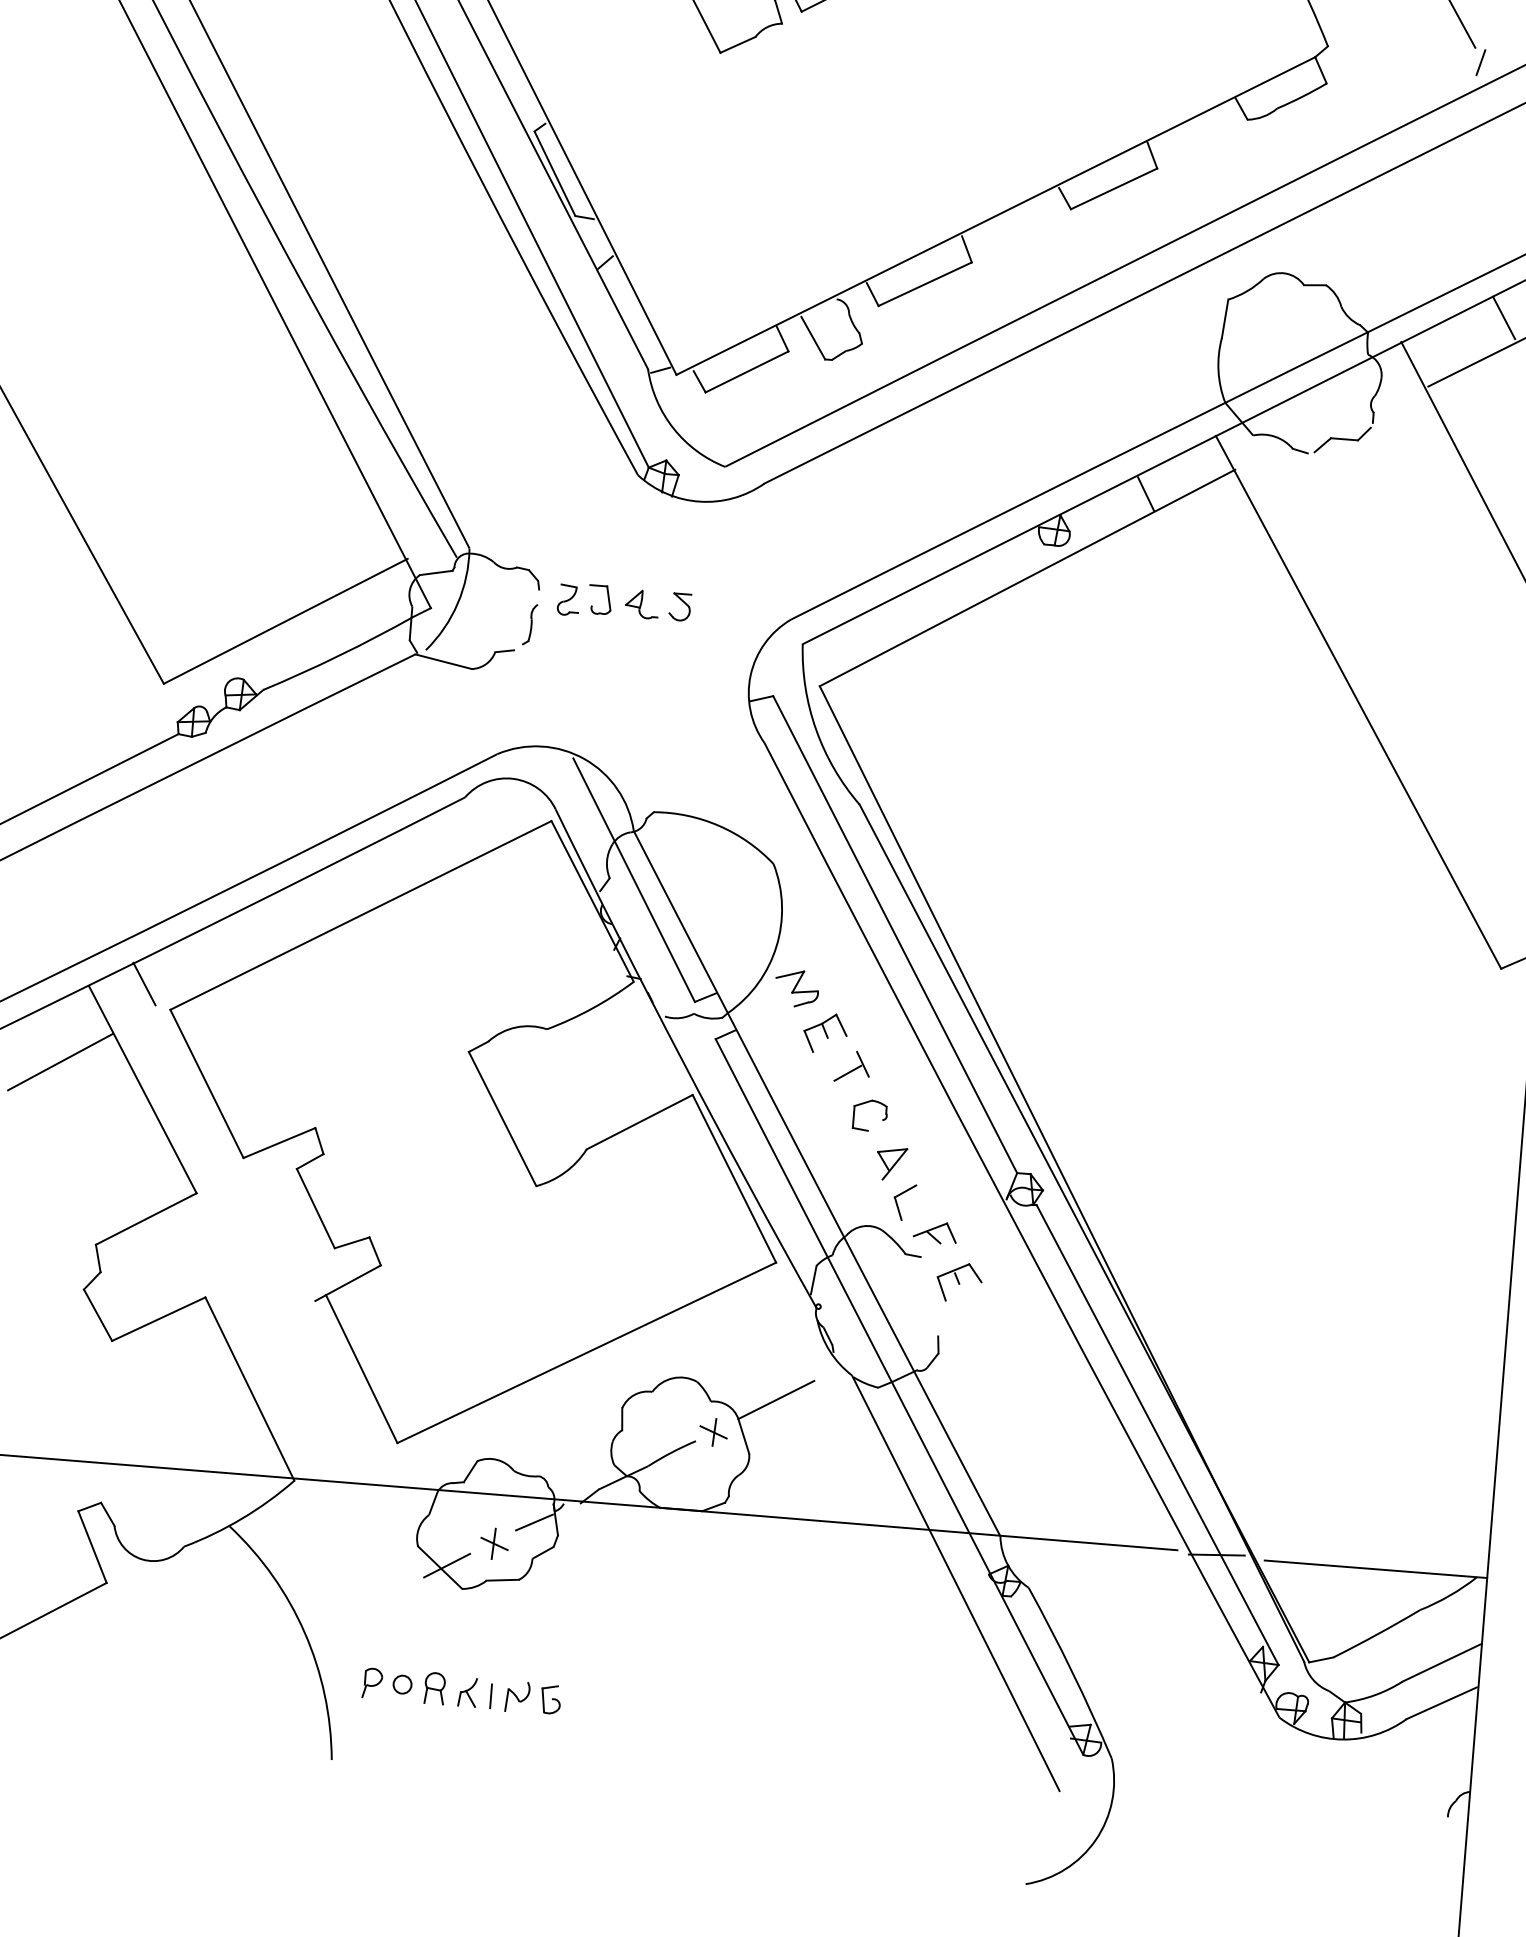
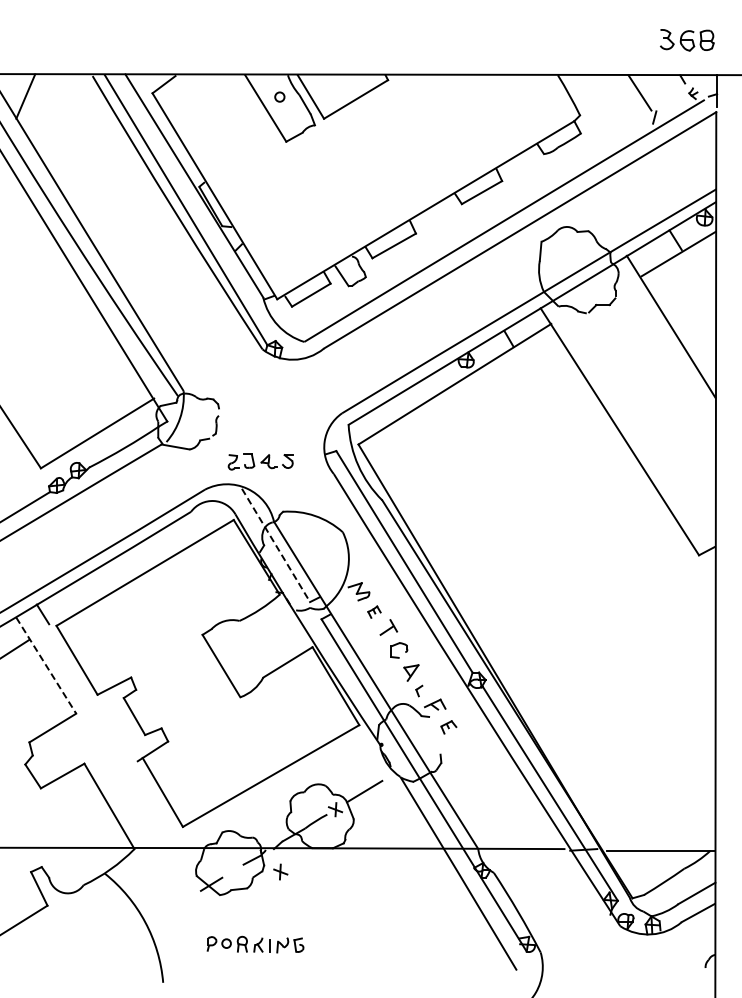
part: (623, 602) -> (260, 461), moved
line: (635, 880) -> (276, 545), solid -> dashed
part: (825, 1031) -> (374, 611), size x0.6
line: (143, 1089) -> (46, 665), solid -> dashed
part: (905, 1201) -> (419, 690), size x0.6
part: (958, 1281) -> (448, 727), size x0.7
part: (494, 1542) -> (280, 871), moved
part: (461, 1691) -> (255, 944), moved

